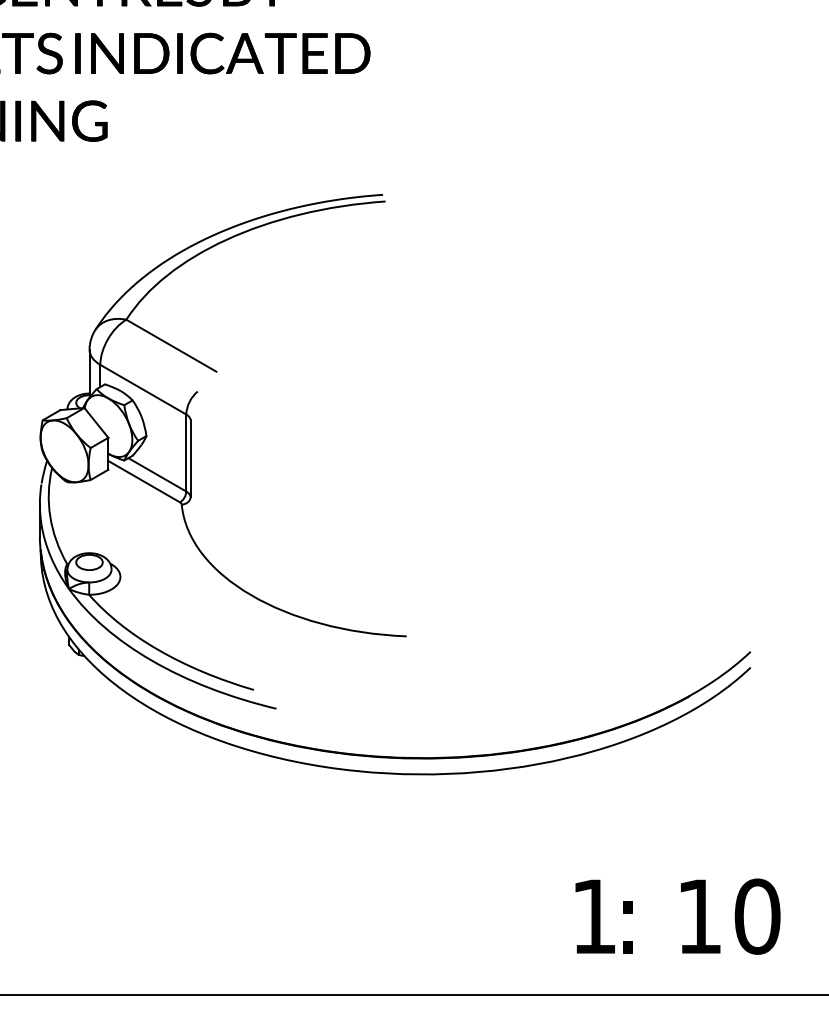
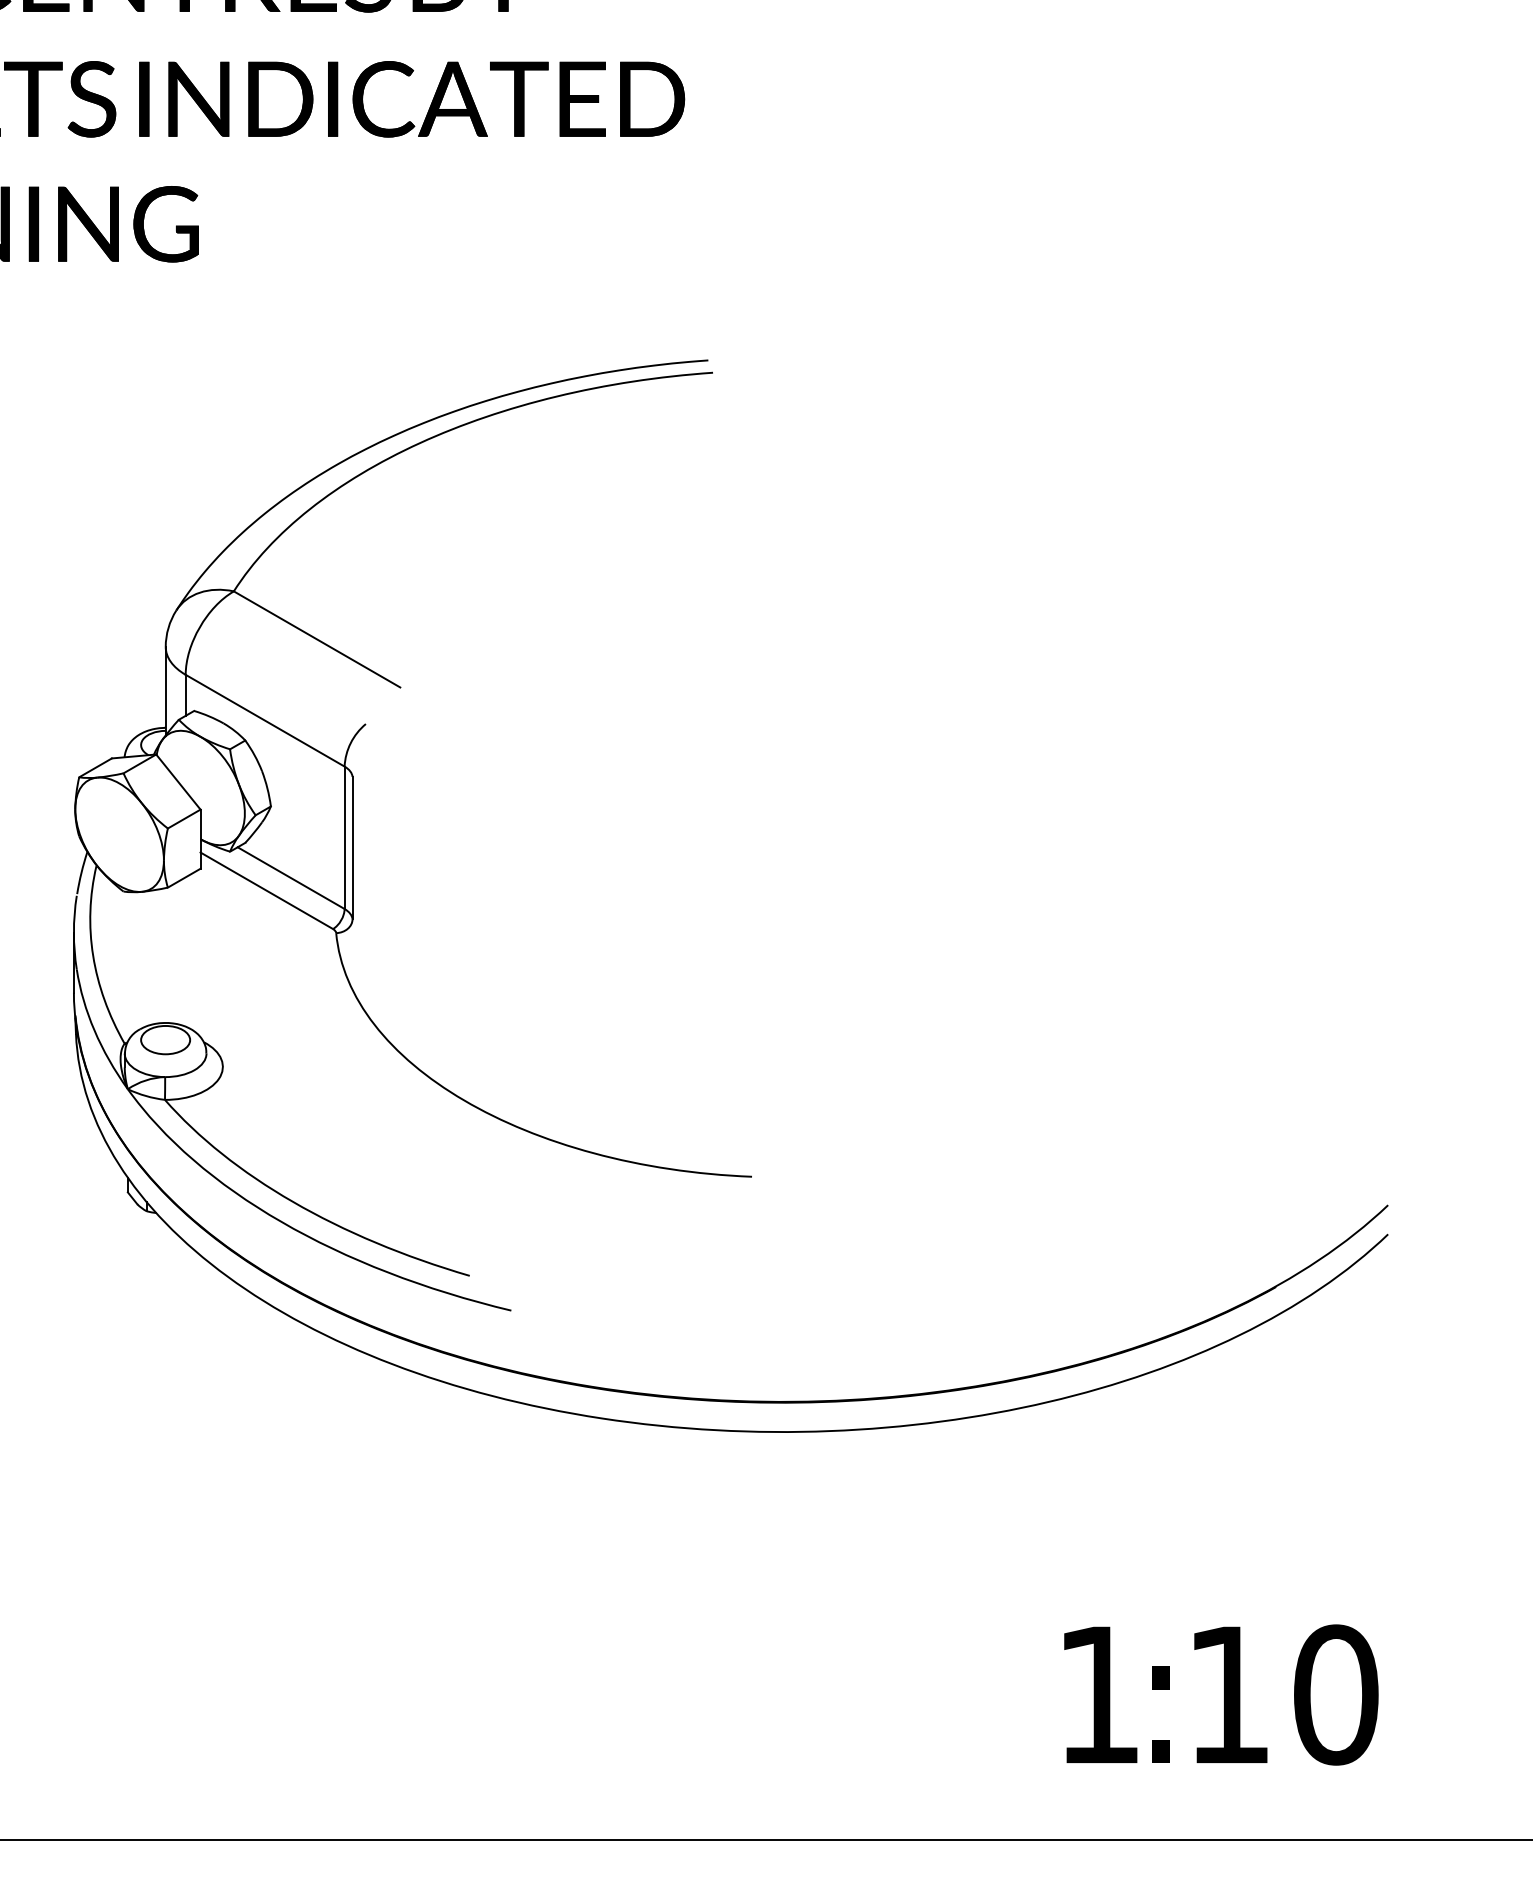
text: (730, 916) -> (1286, 1694), moved

